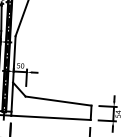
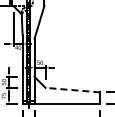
line: (58, 101) -> (72, 90), solid -> dashed

